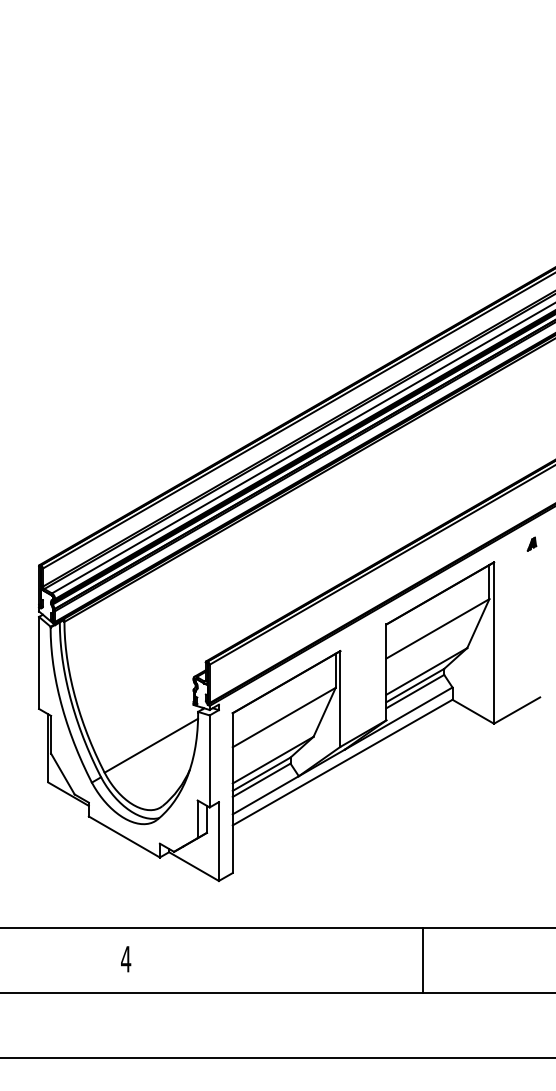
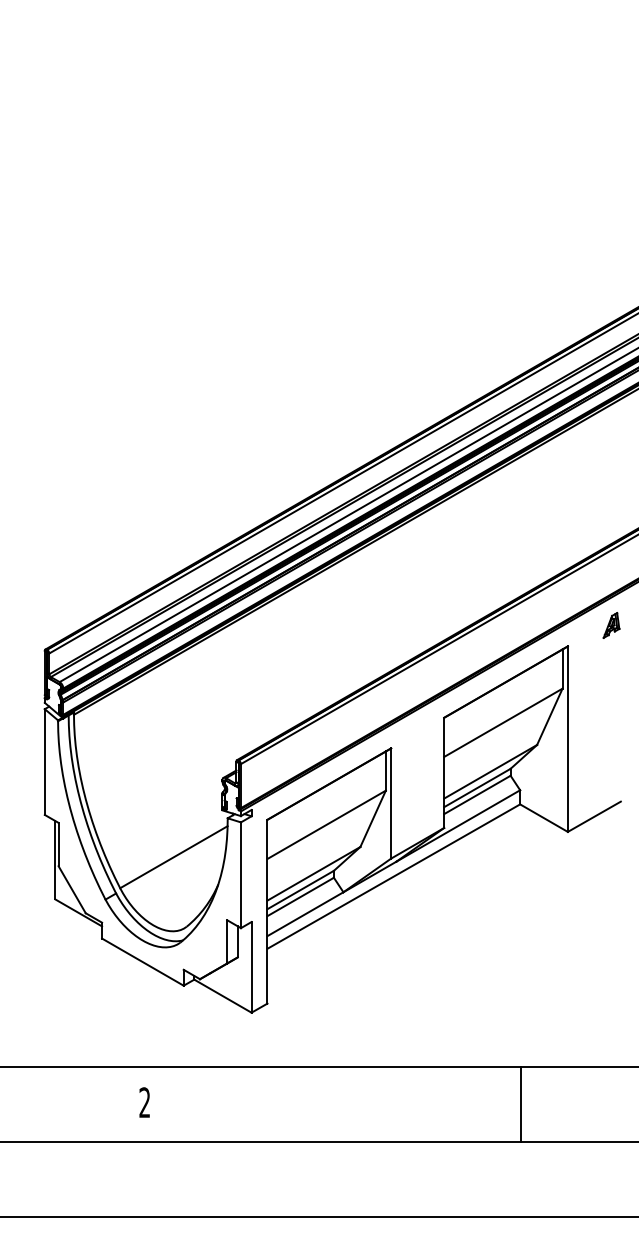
part: (531, 544) -> (610, 625), size x1.67
text: (126, 958) -> (145, 1101), 4 -> 2
line: (423, 960) -> (521, 1104), moved

